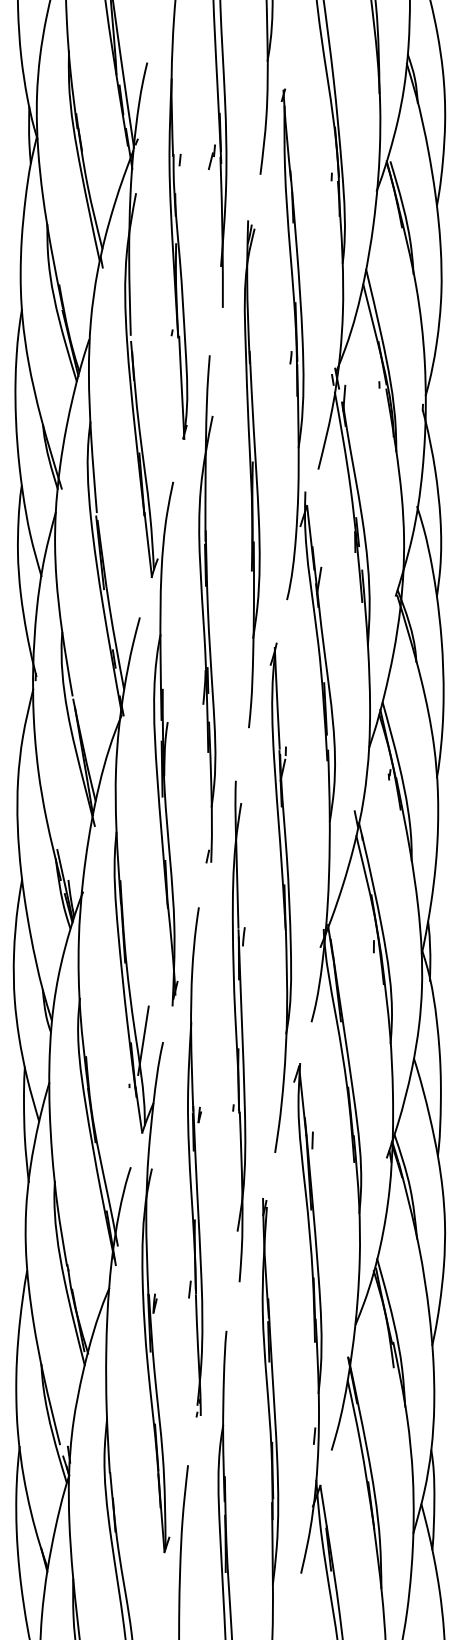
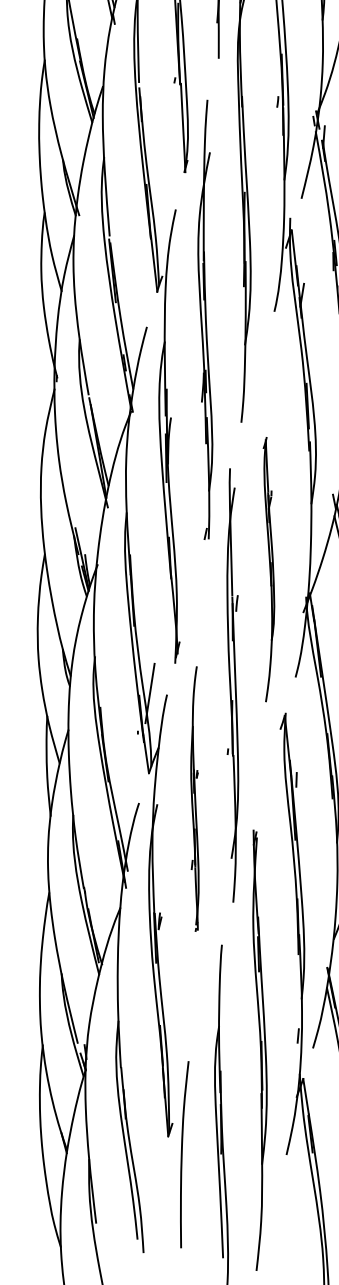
part: (280, 897) -> (268, 569), size x0.6
part: (195, 1162) -> (195, 798), size x0.6

